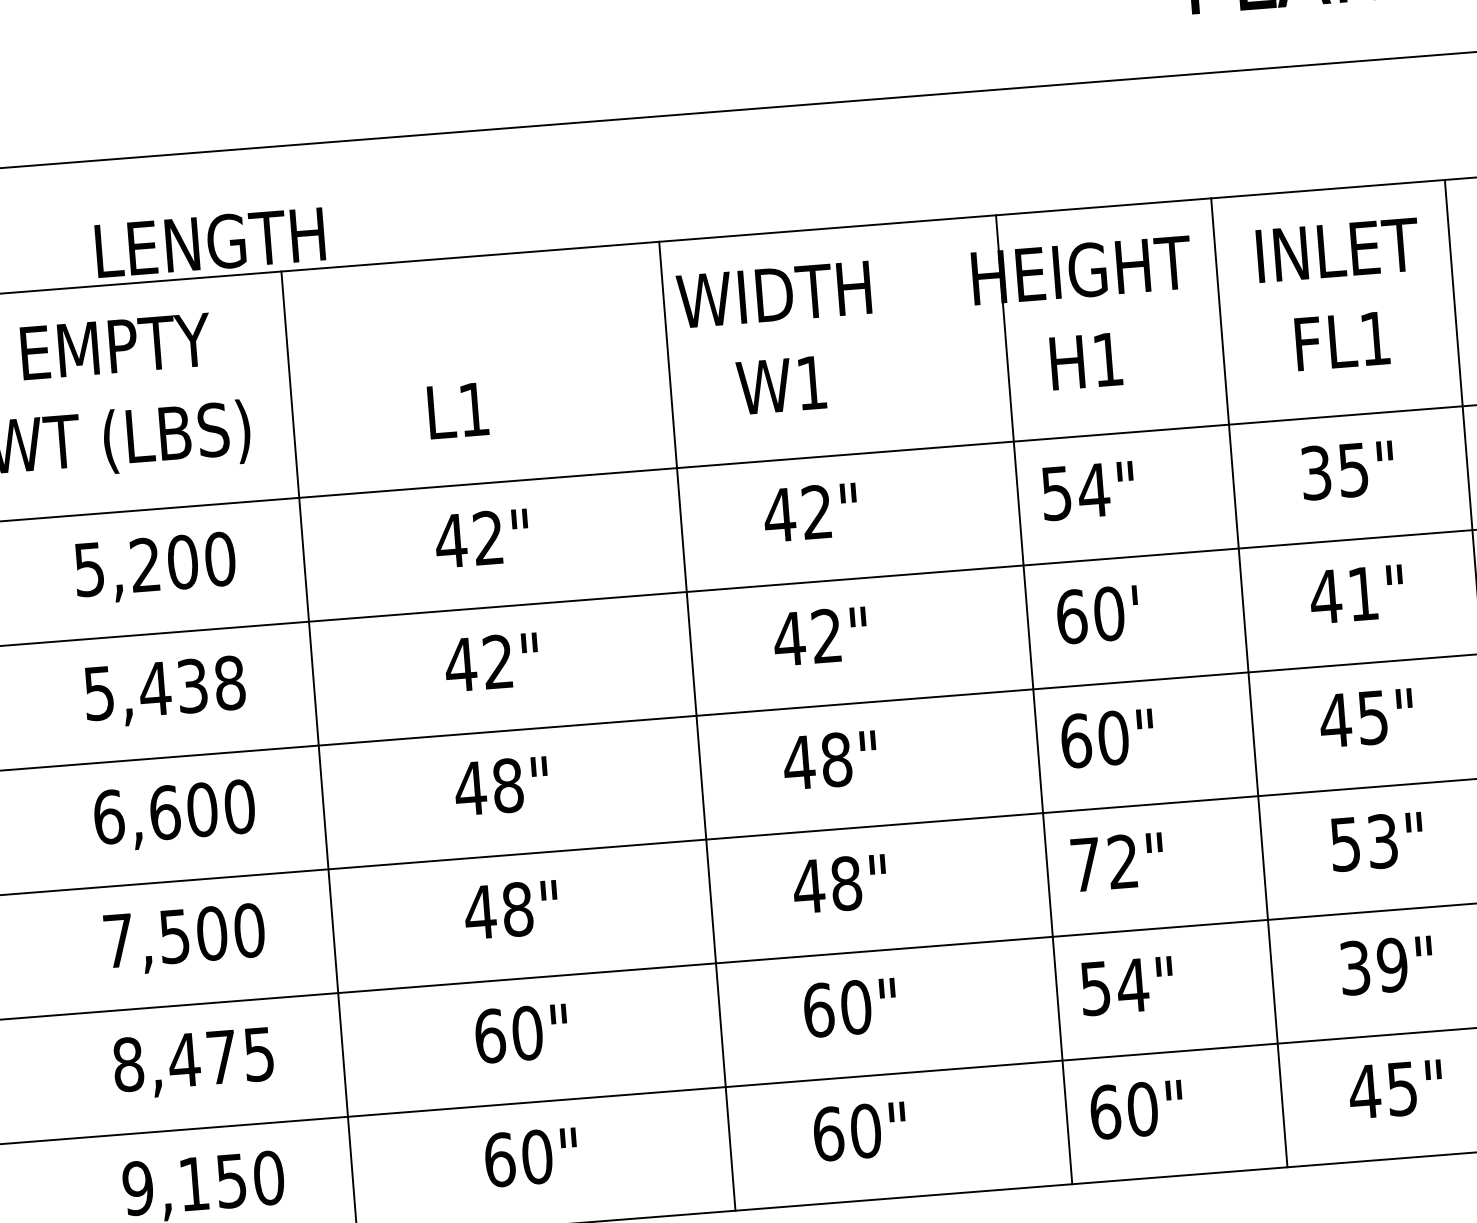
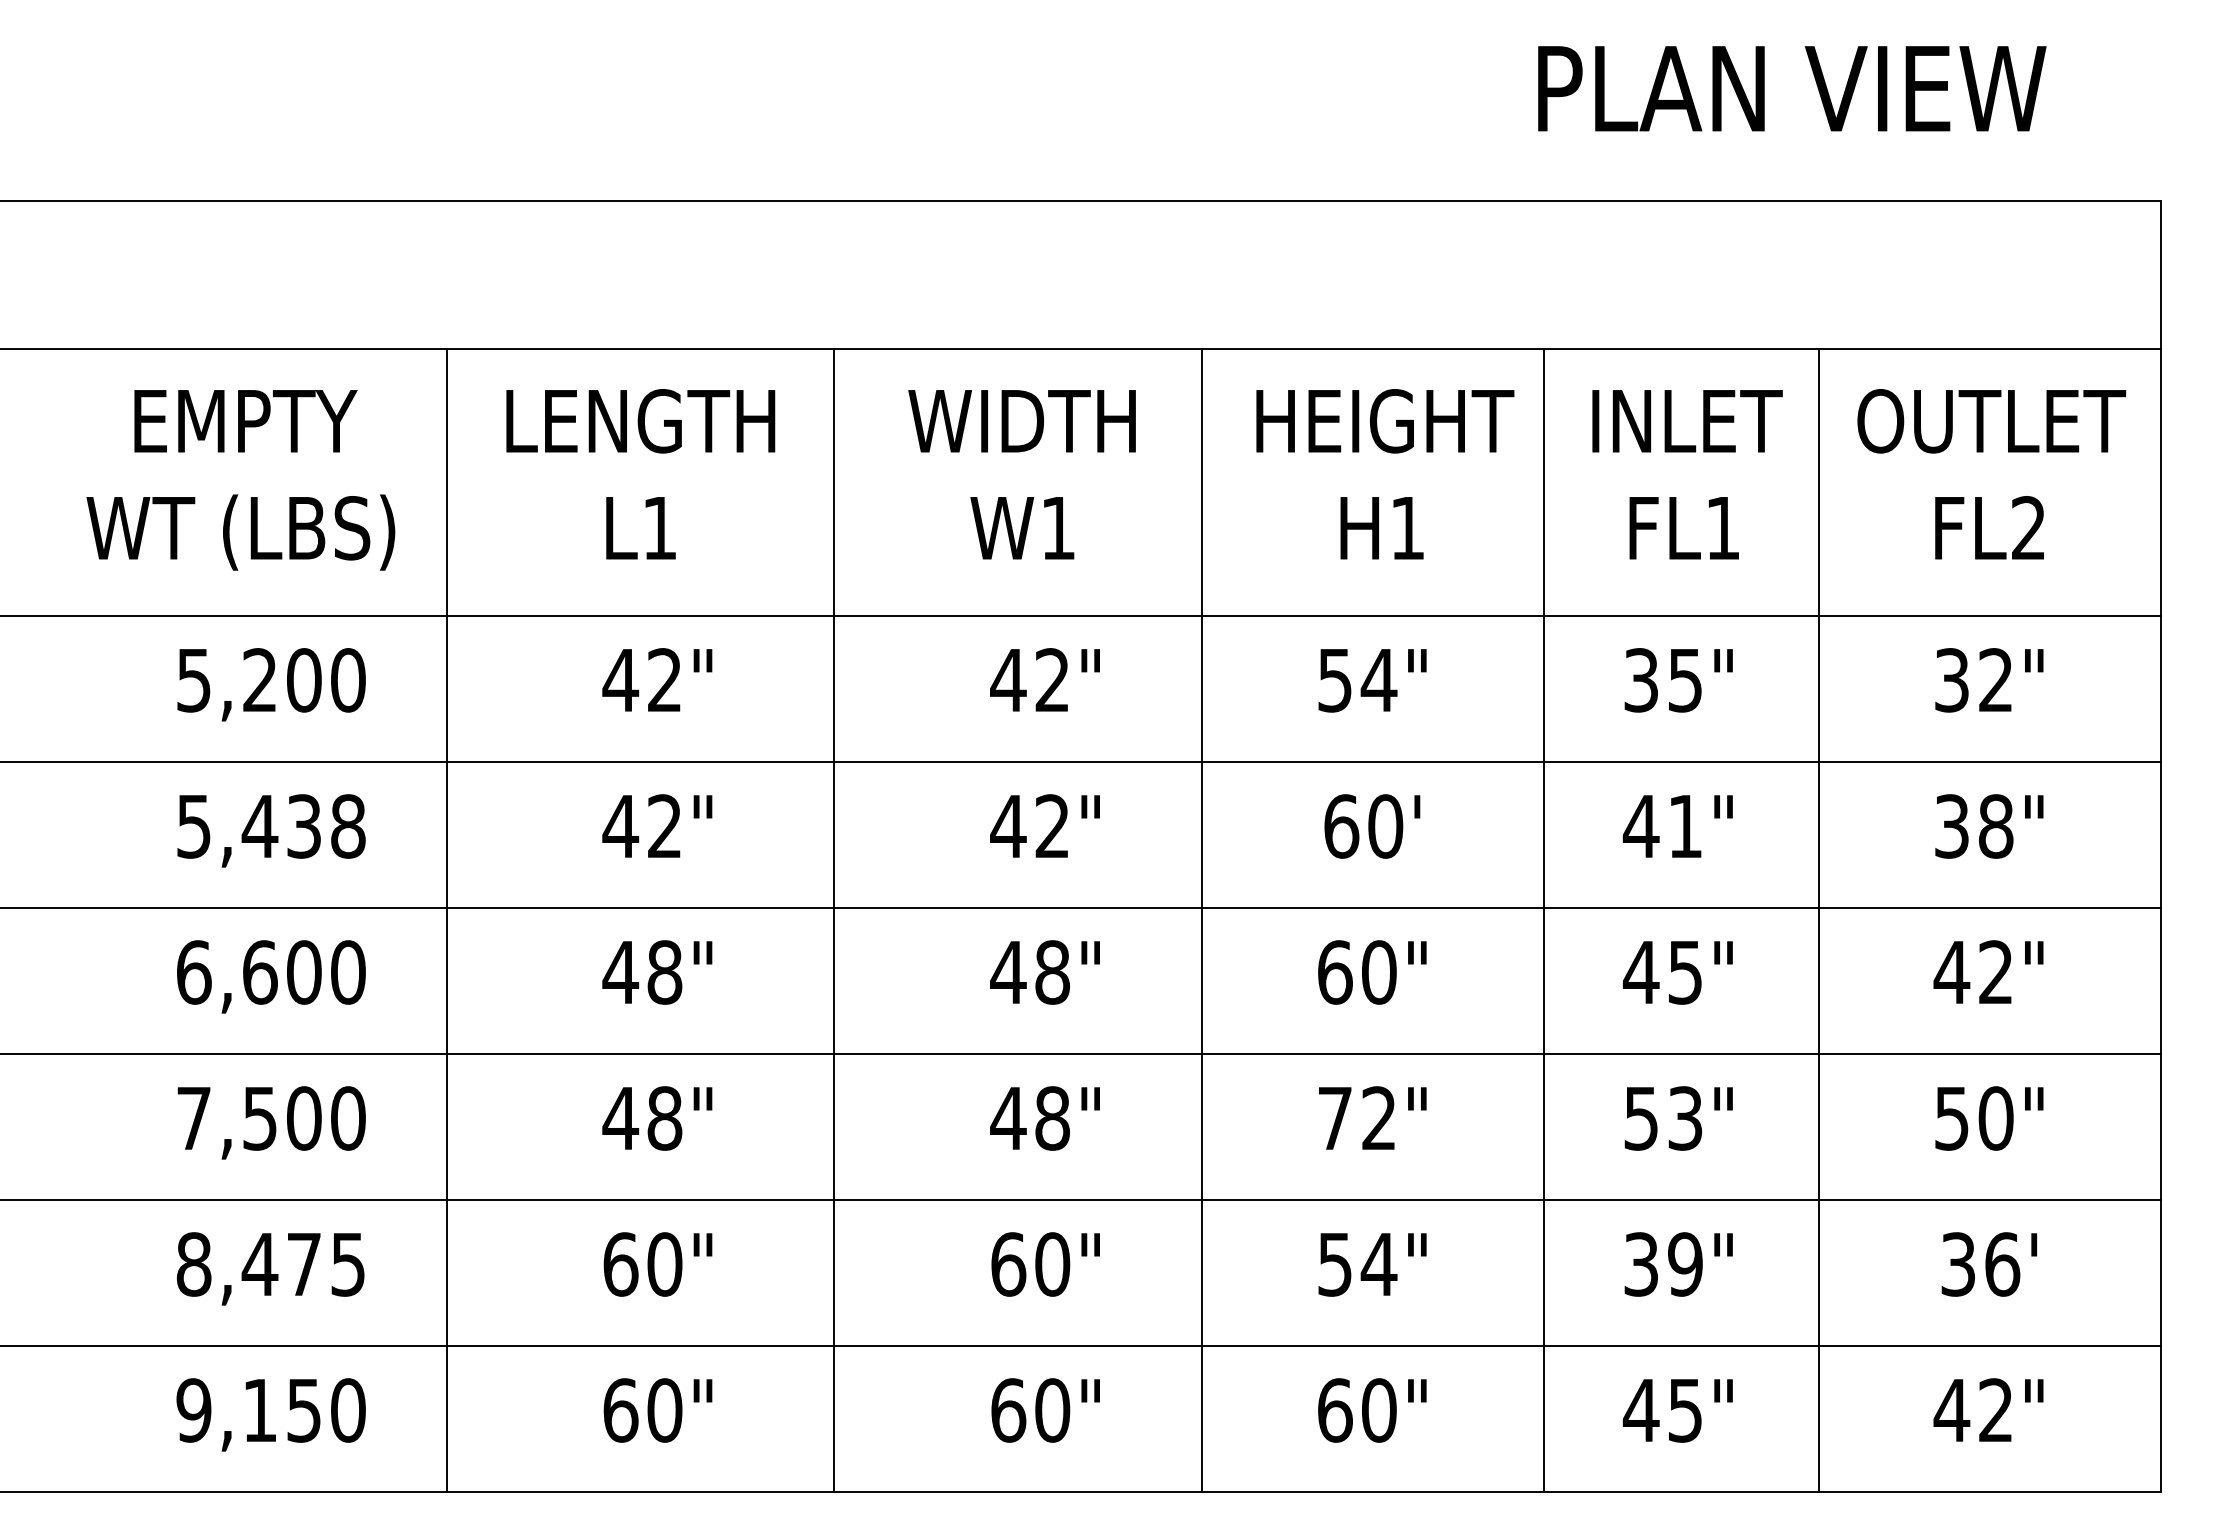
text: (210, 242) -> (640, 421), moved
line: (1033, 699) -> (1201, 919), moved
line: (697, 725) -> (834, 919), moved

